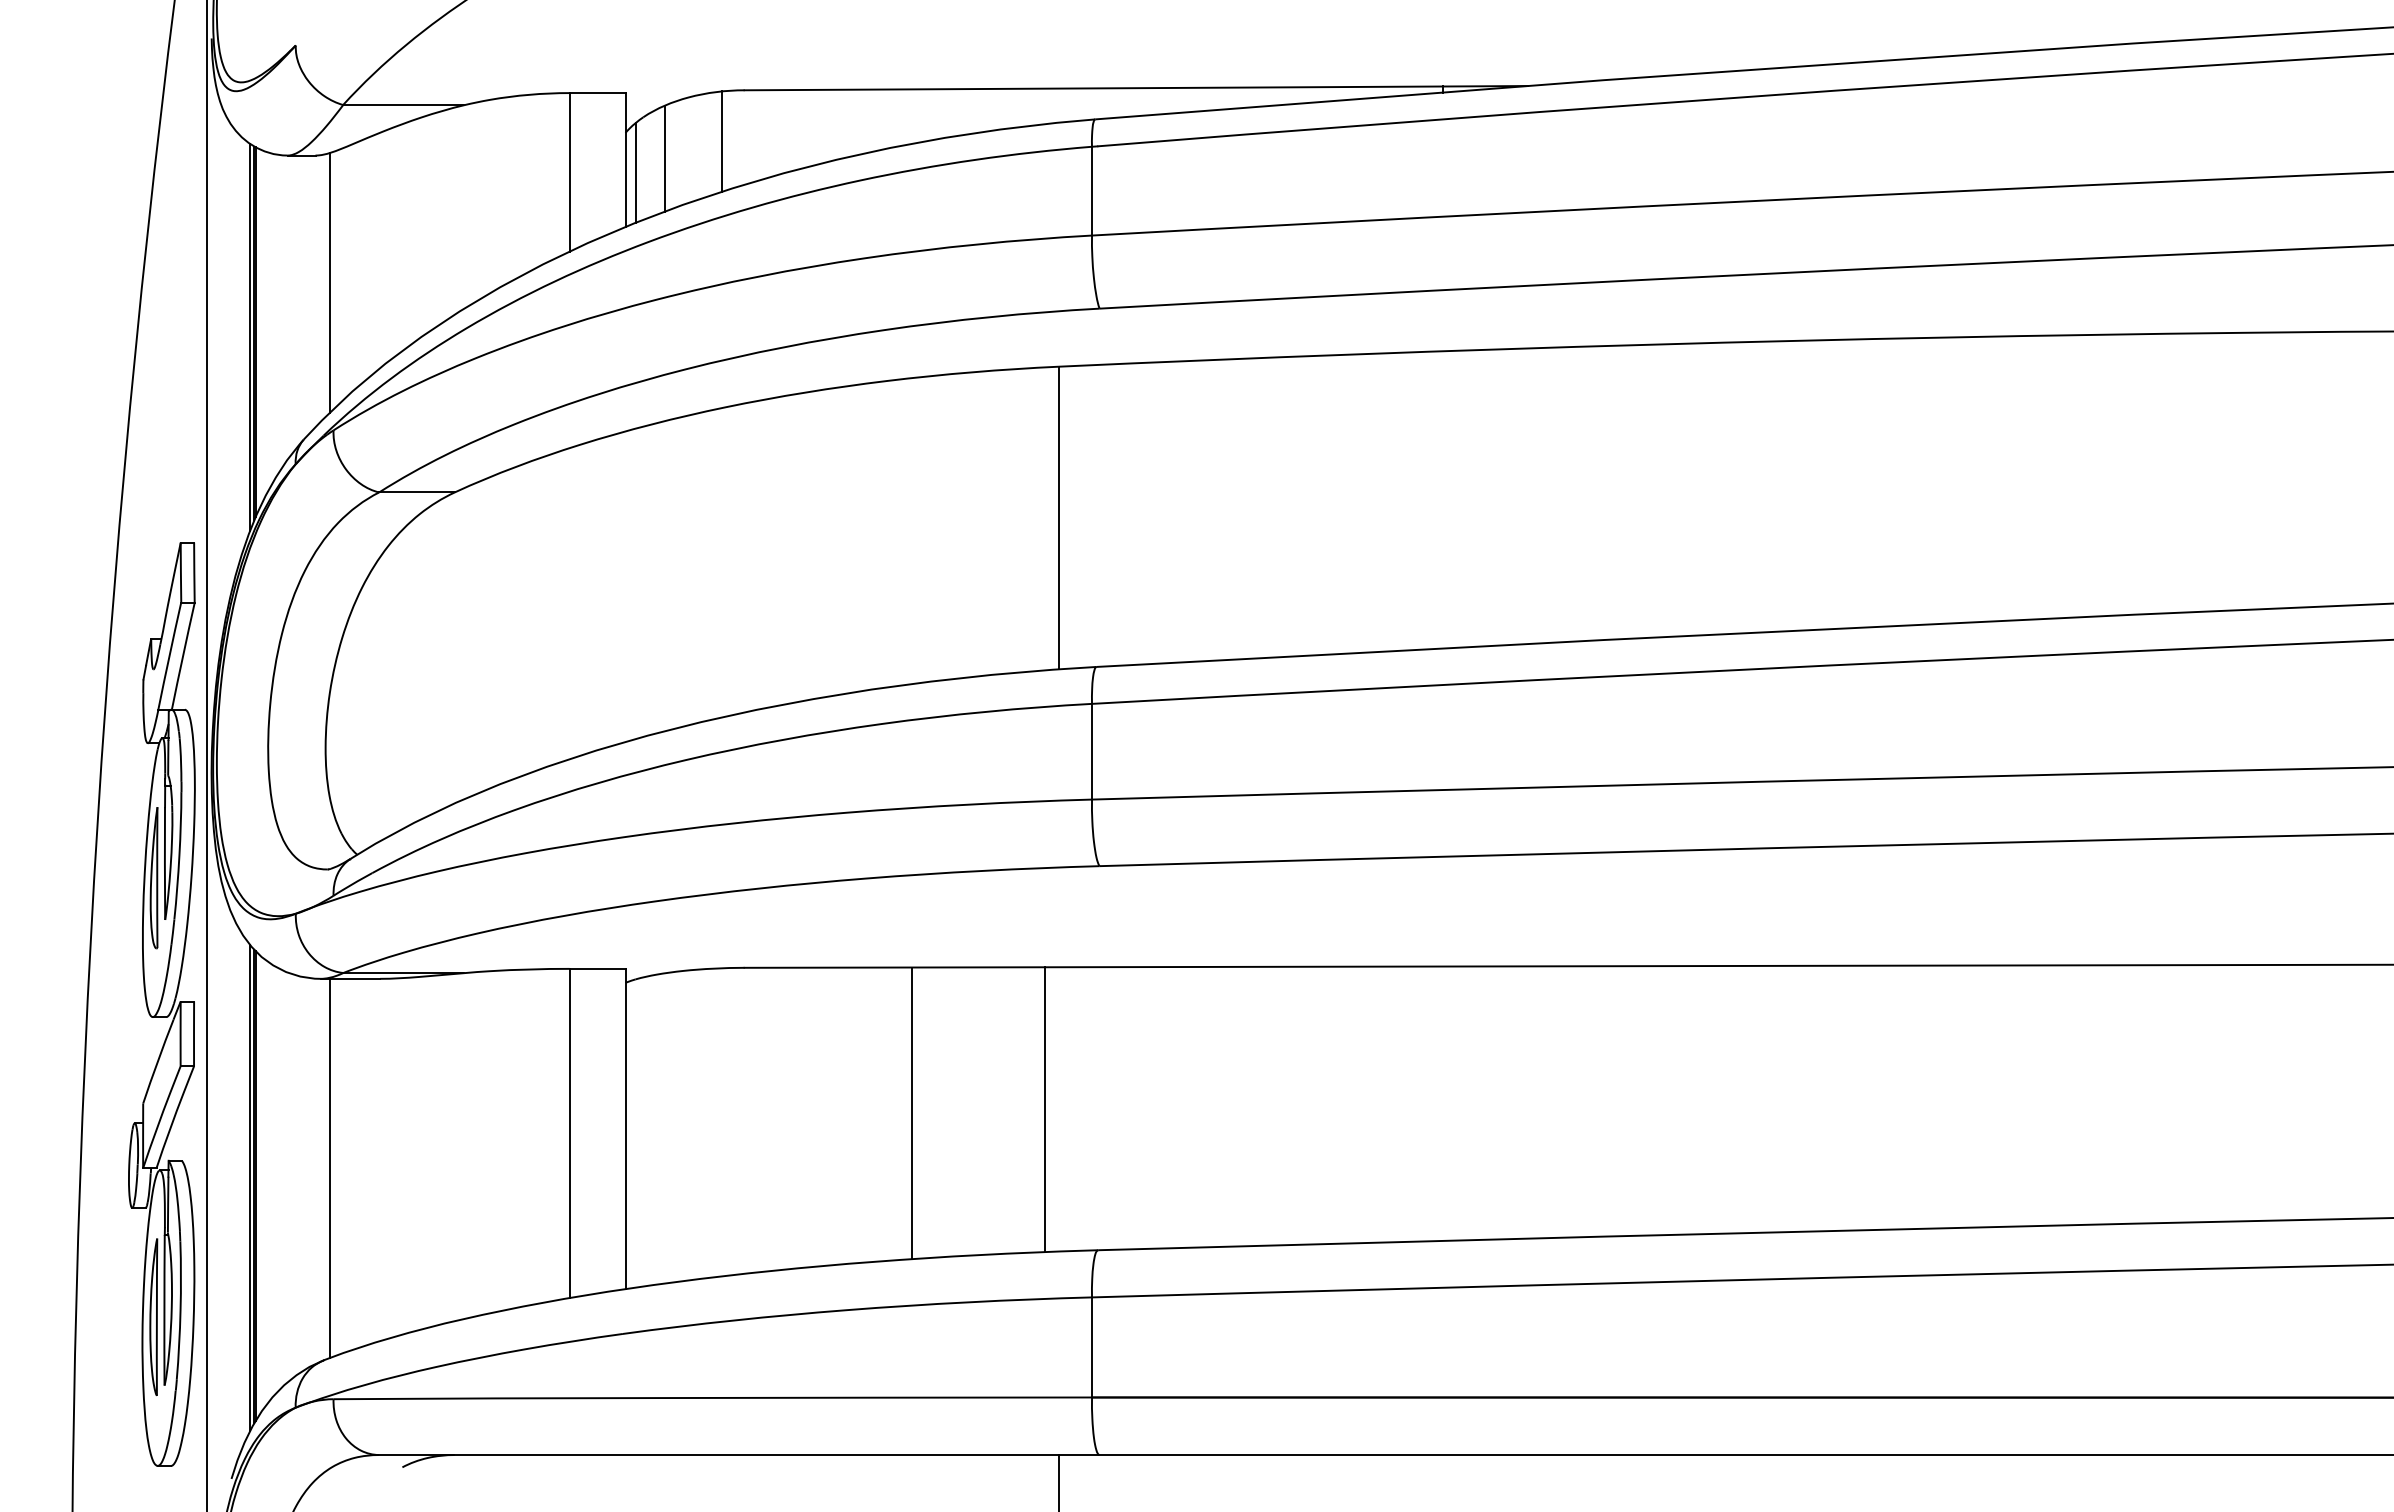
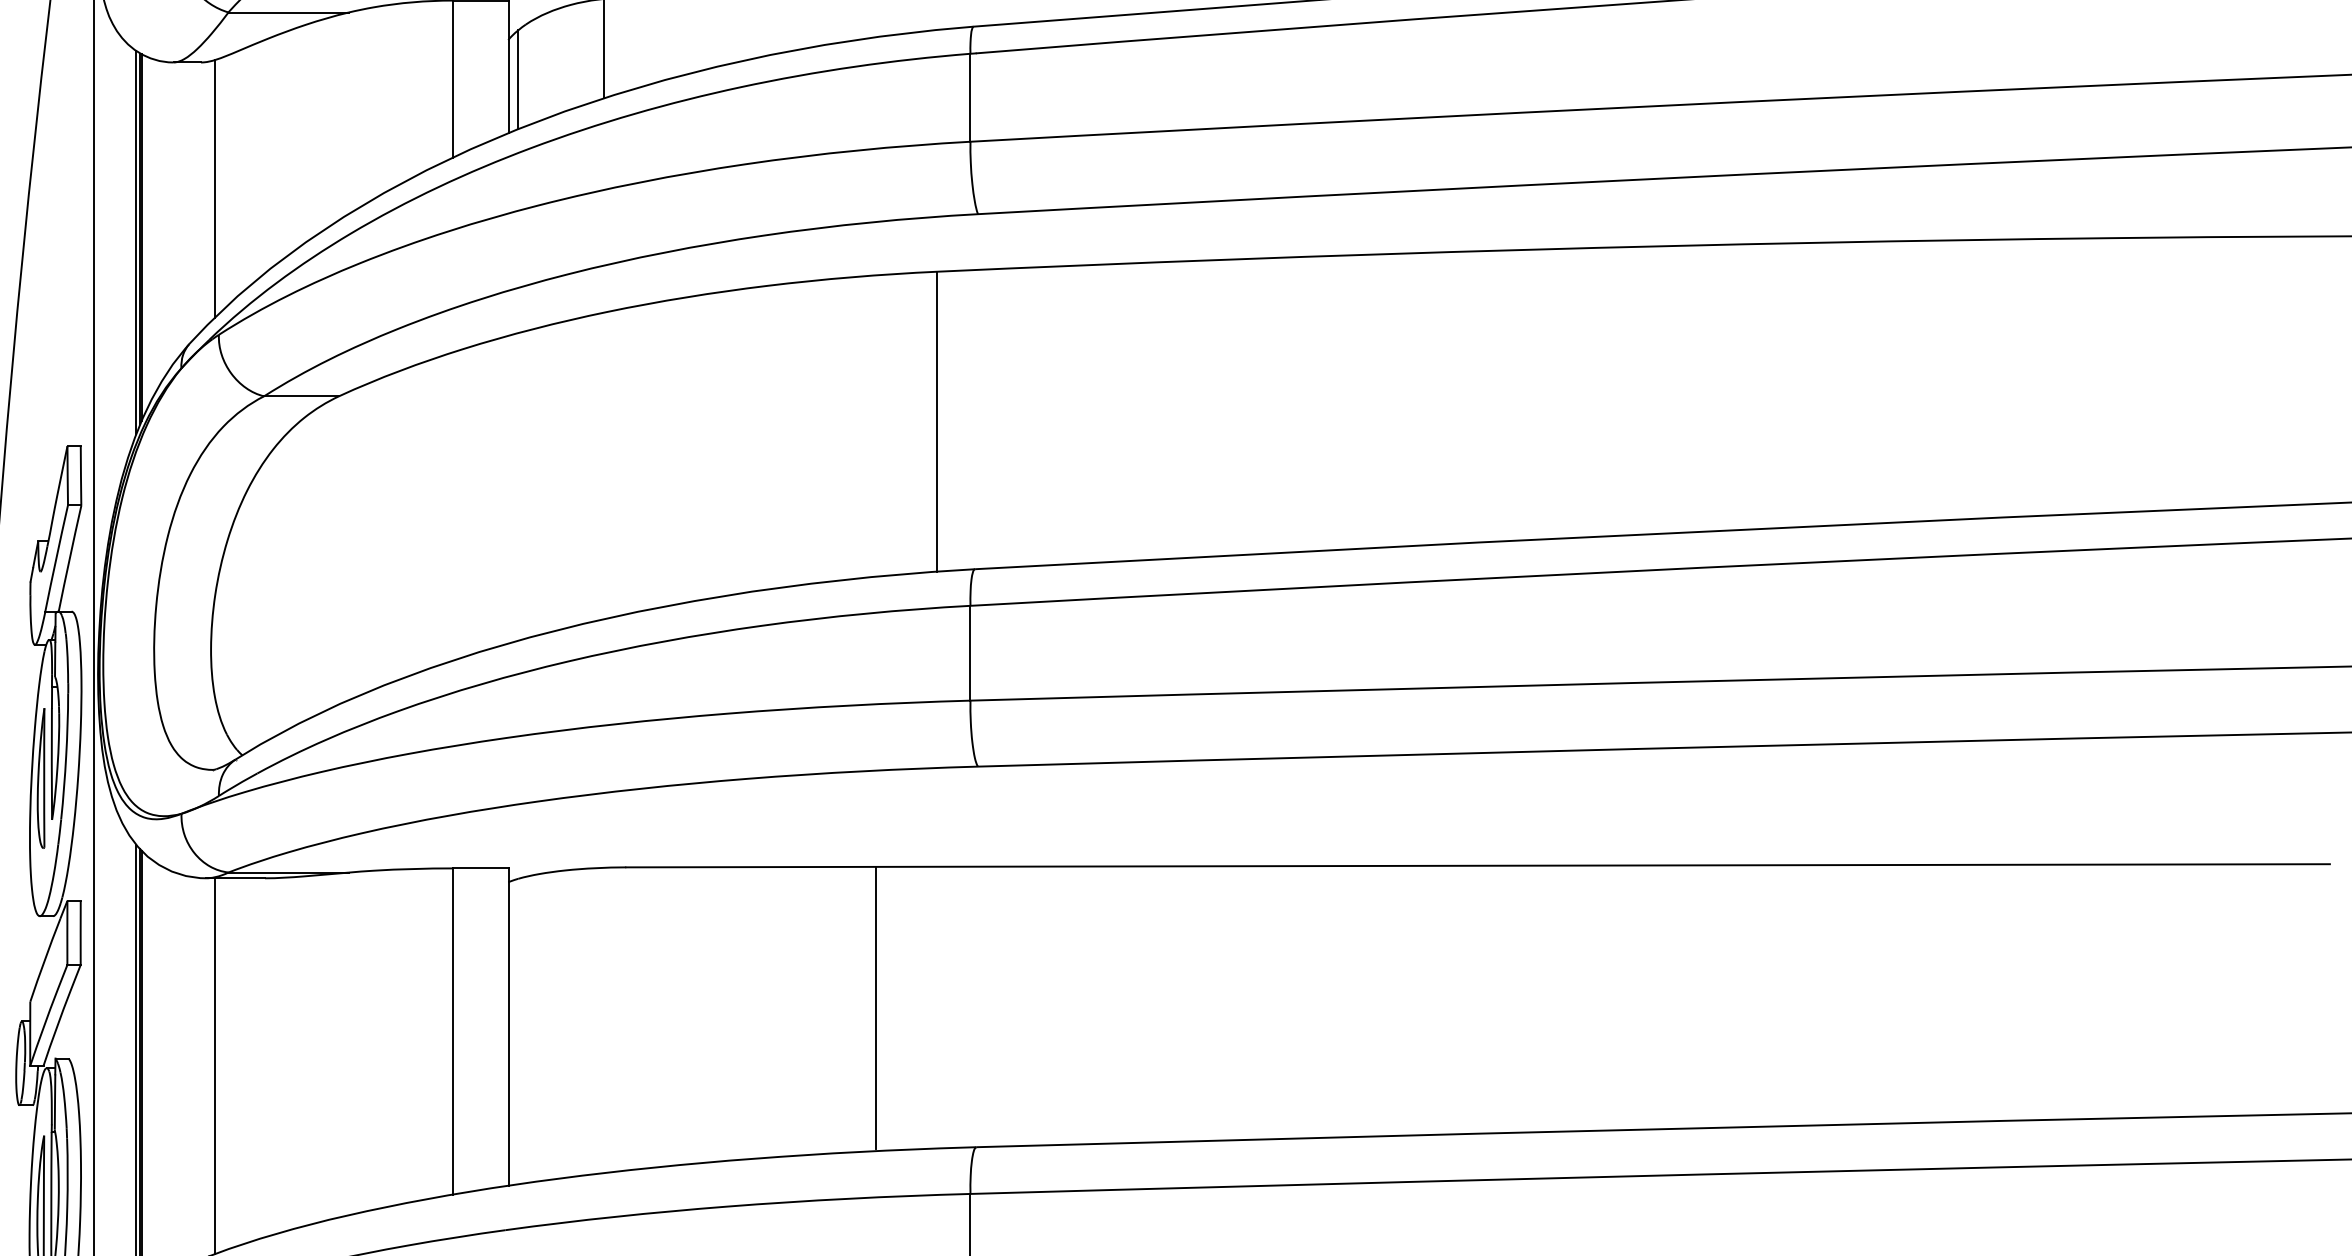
line: (665, 158) -> (547, 65), removed
line: (1044, 1109) -> (875, 1007), moved
line: (911, 1113) -> (791, 1011), removed

